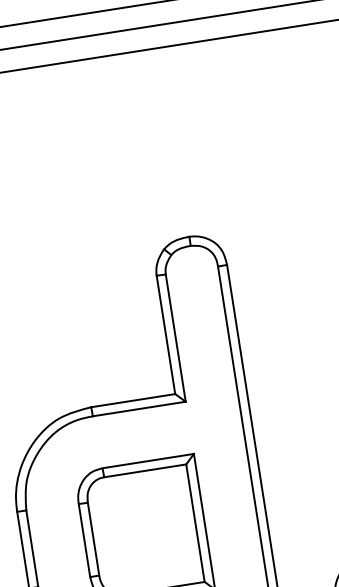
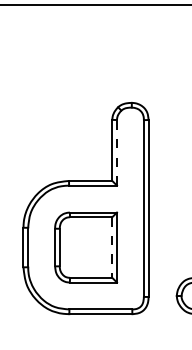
line: (176, 337) -> (117, 152), solid -> dashed
line: (196, 524) -> (112, 248), solid -> dashed

